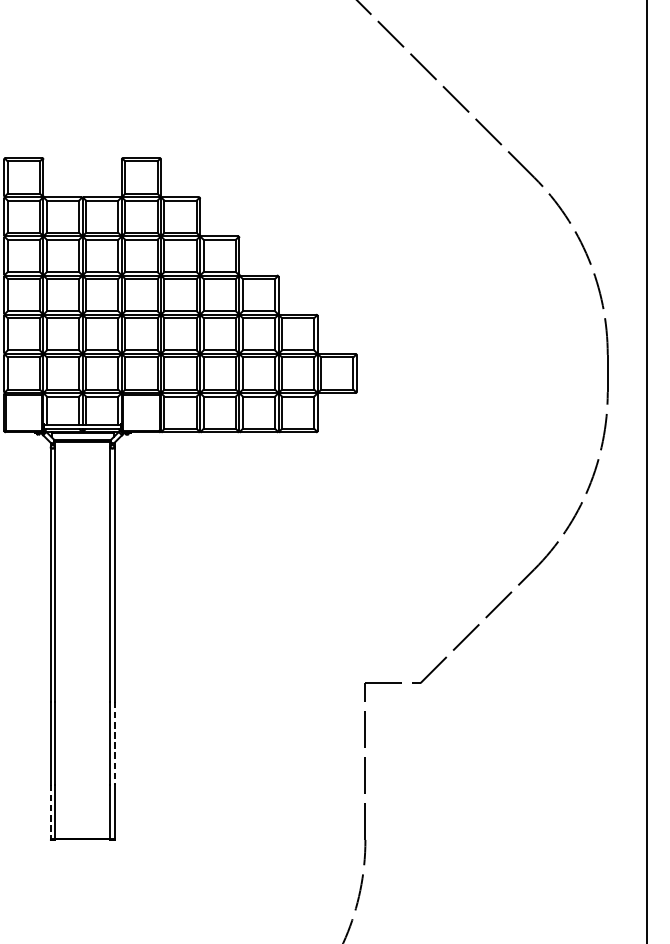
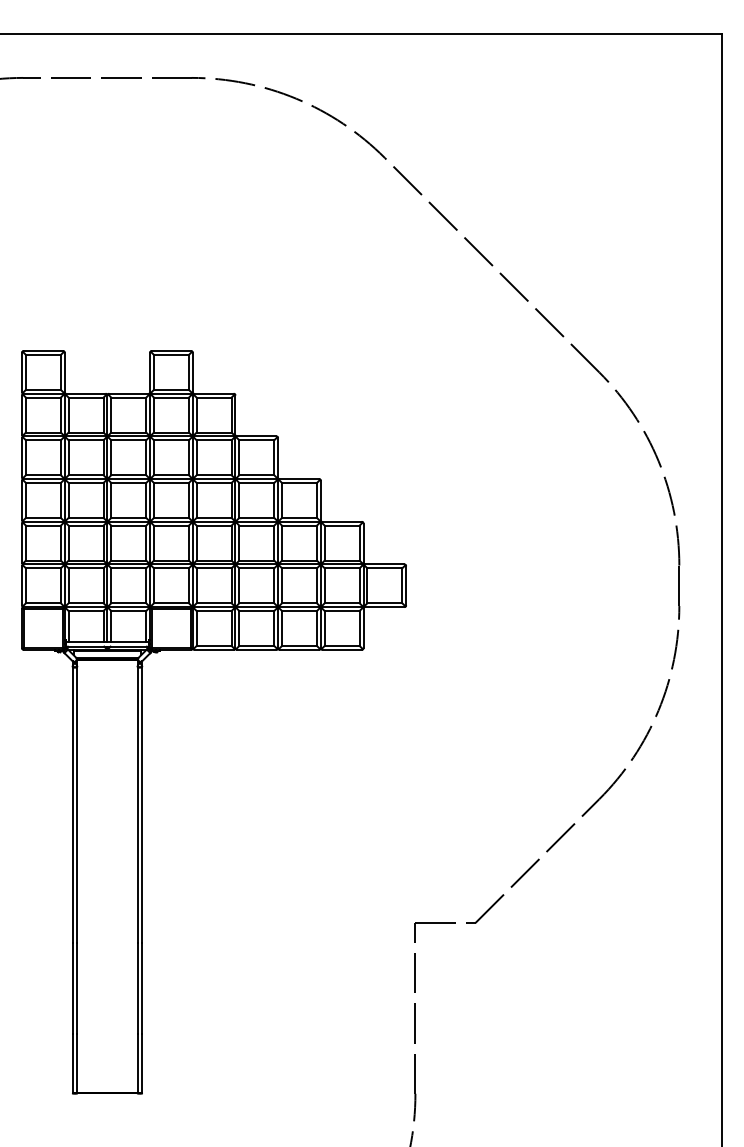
line: (114, 744) -> (142, 989), dashed -> solid
line: (50, 812) -> (72, 1063), dashed -> solid

